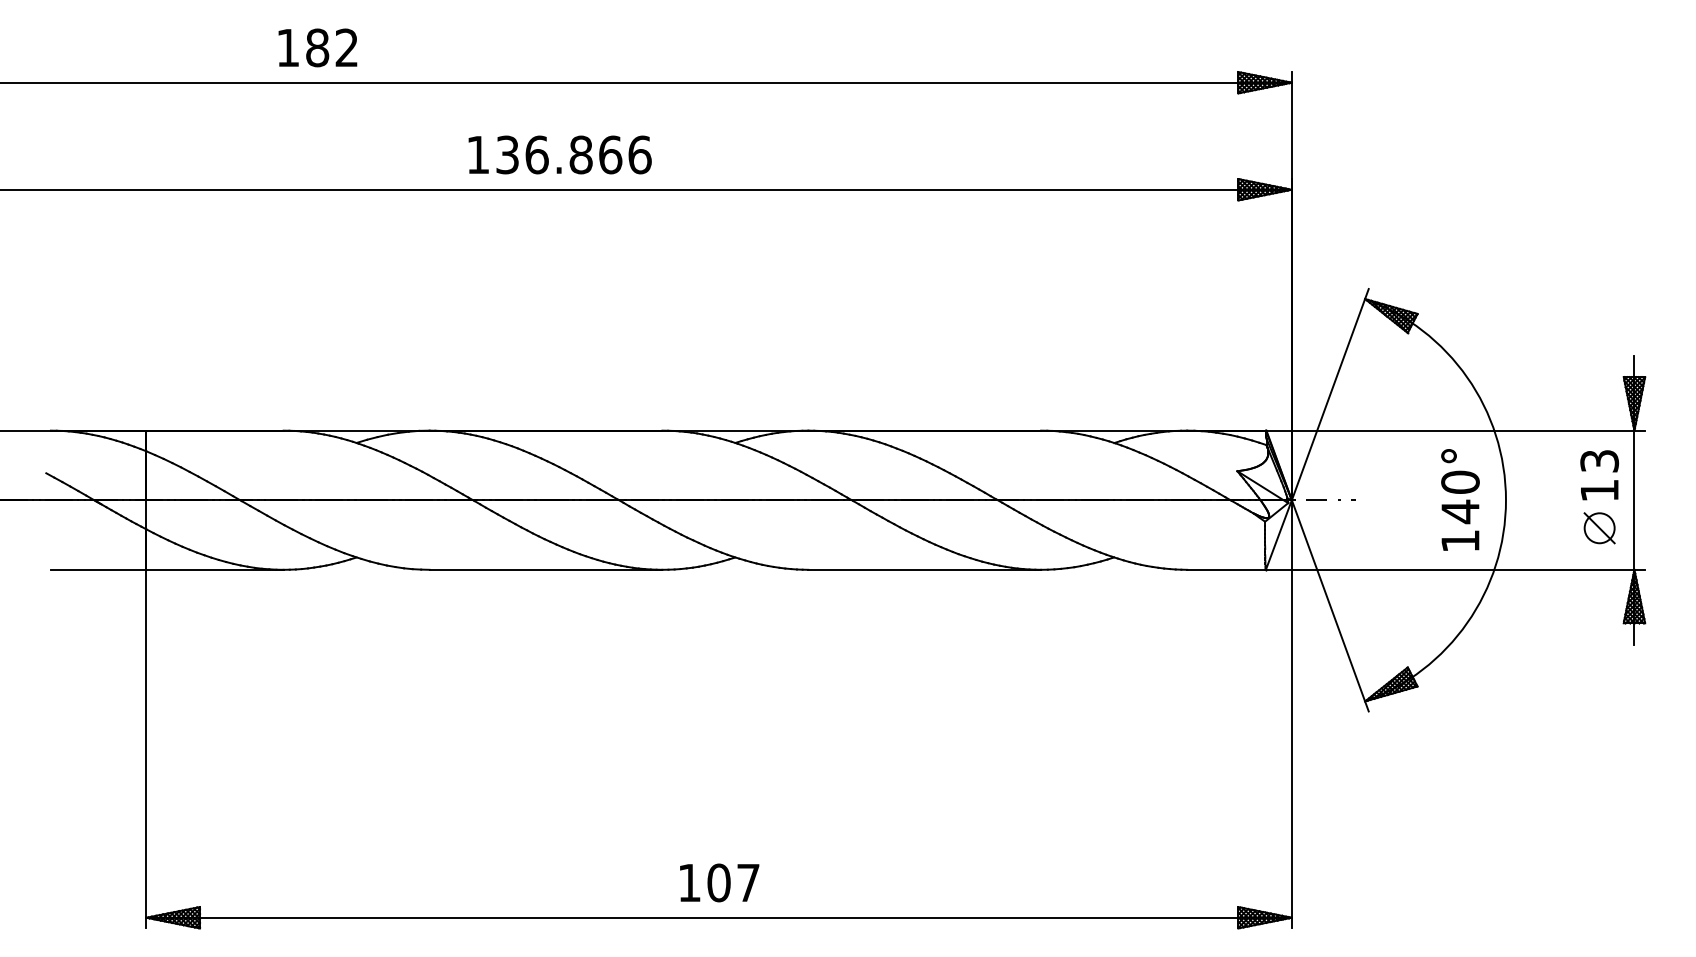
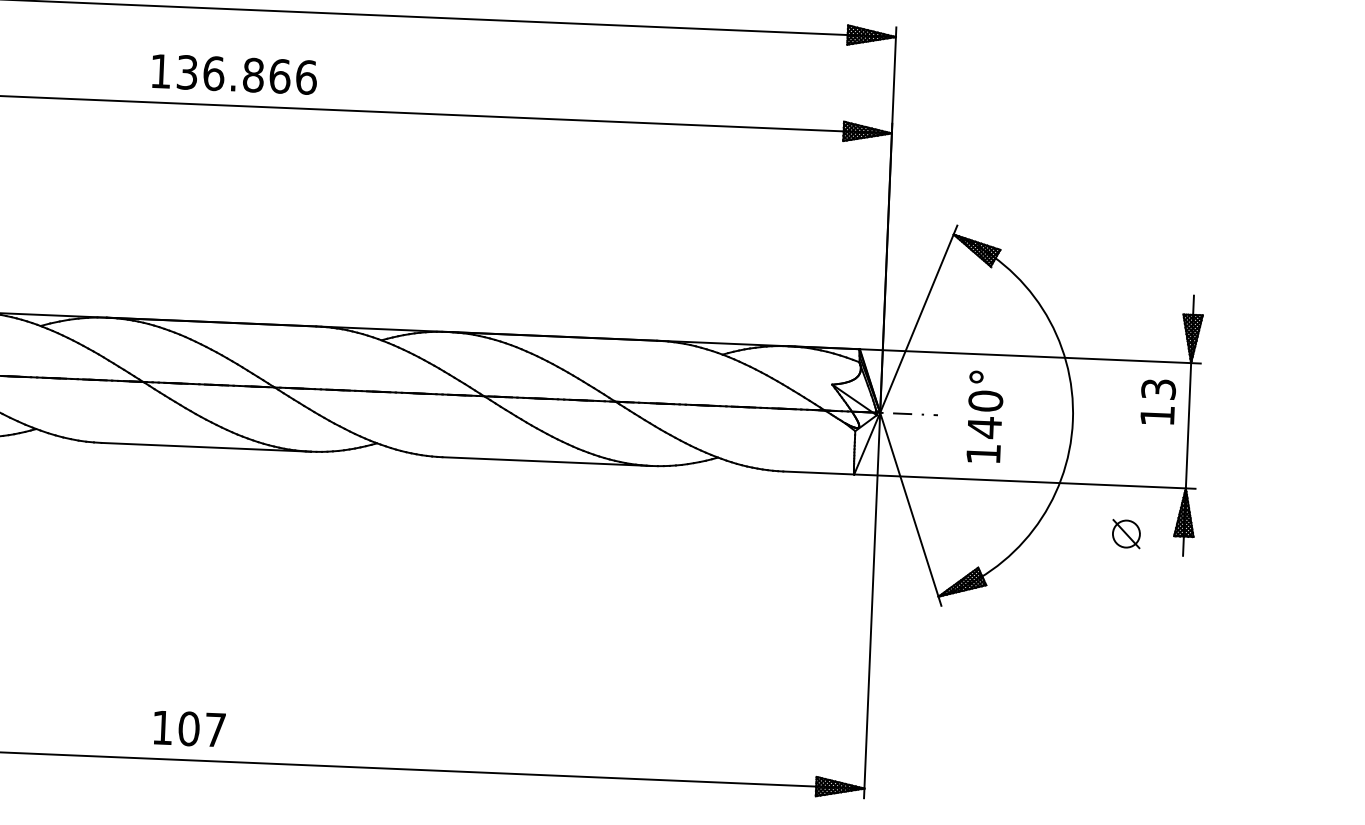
text: (1460, 499) -> (985, 416), moved
part: (1599, 528) -> (1126, 534), moved
text: (719, 882) -> (189, 728), moved

